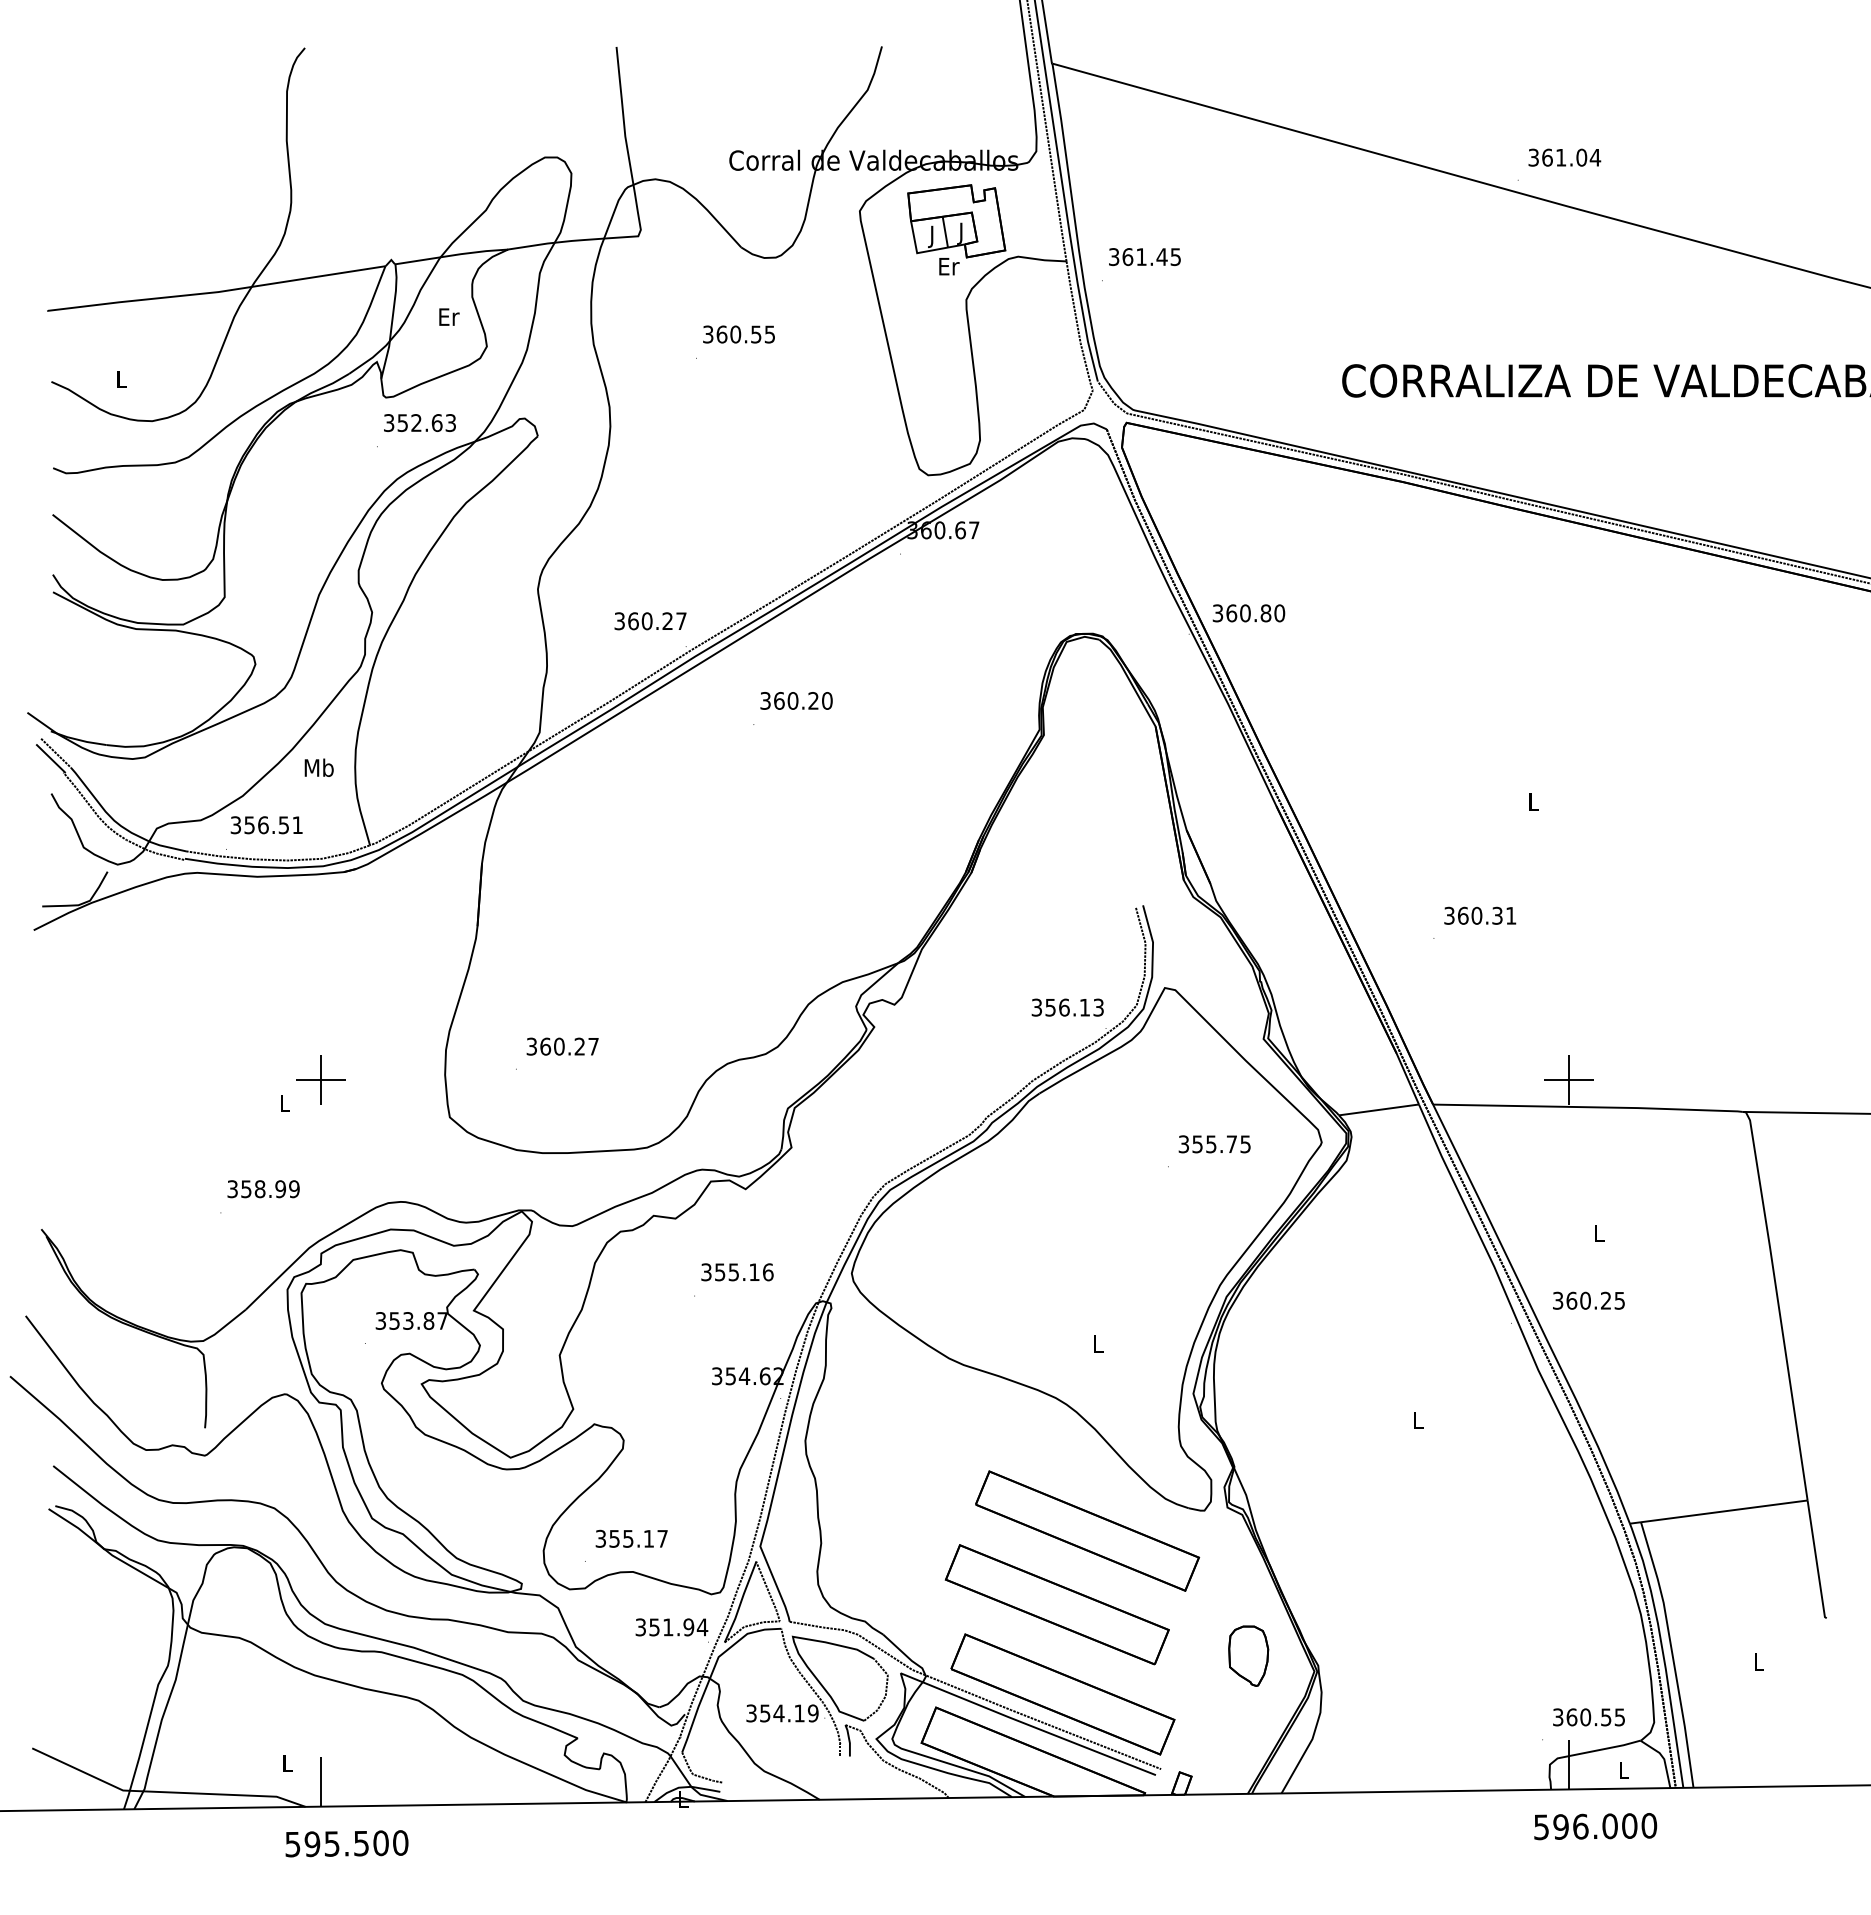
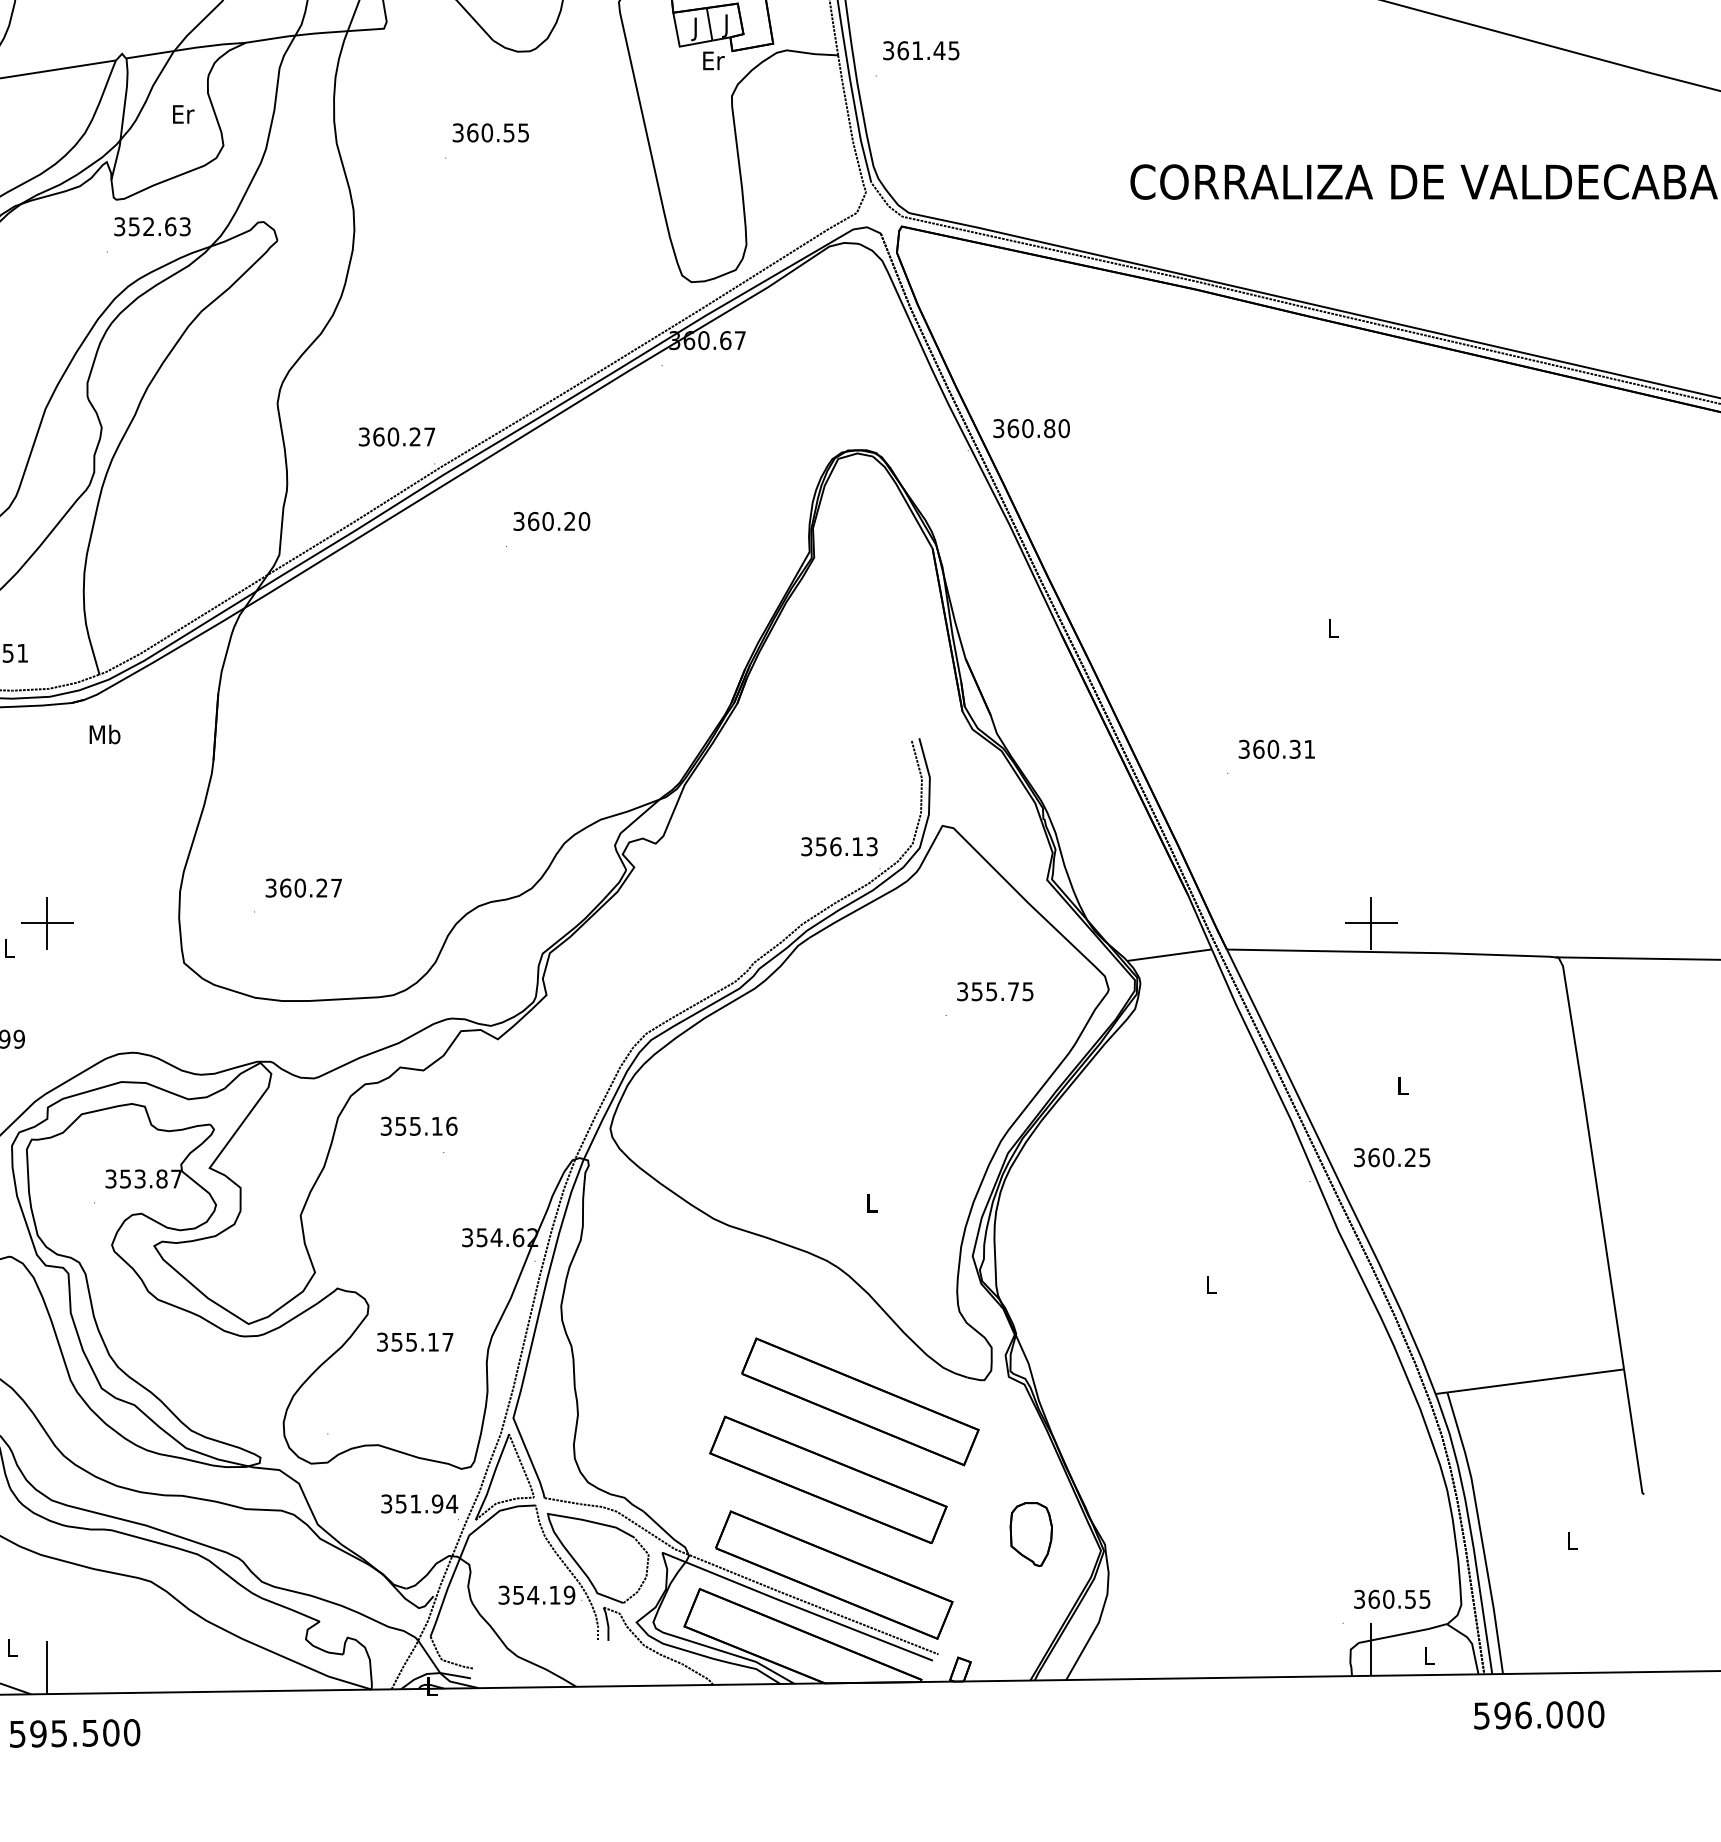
text: (318, 767) -> (104, 734), moved
text: (737, 1272) -> (419, 1126), moved
text: (631, 1538) -> (414, 1341), moved
text: (1595, 1826) -> (1539, 1715), moved

